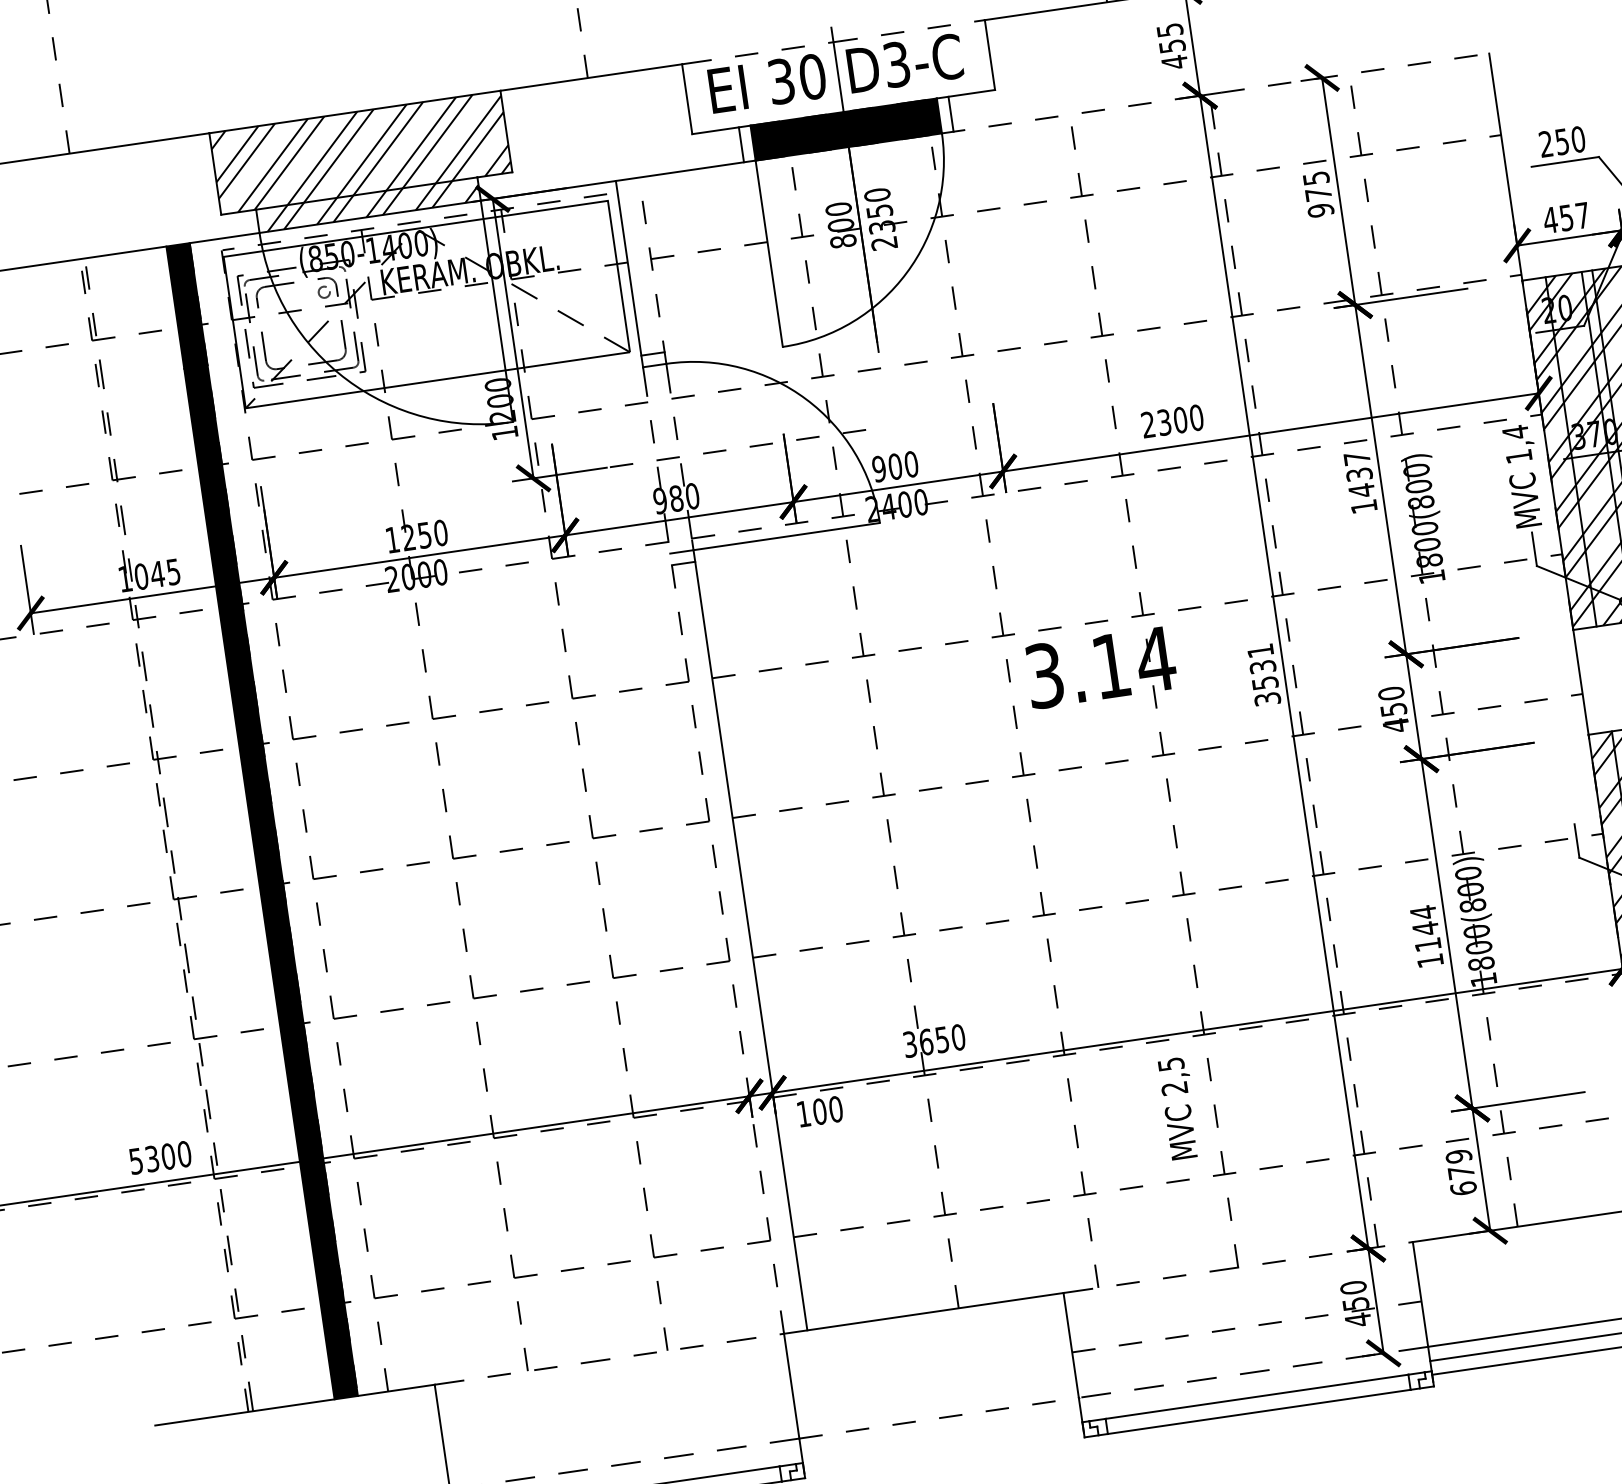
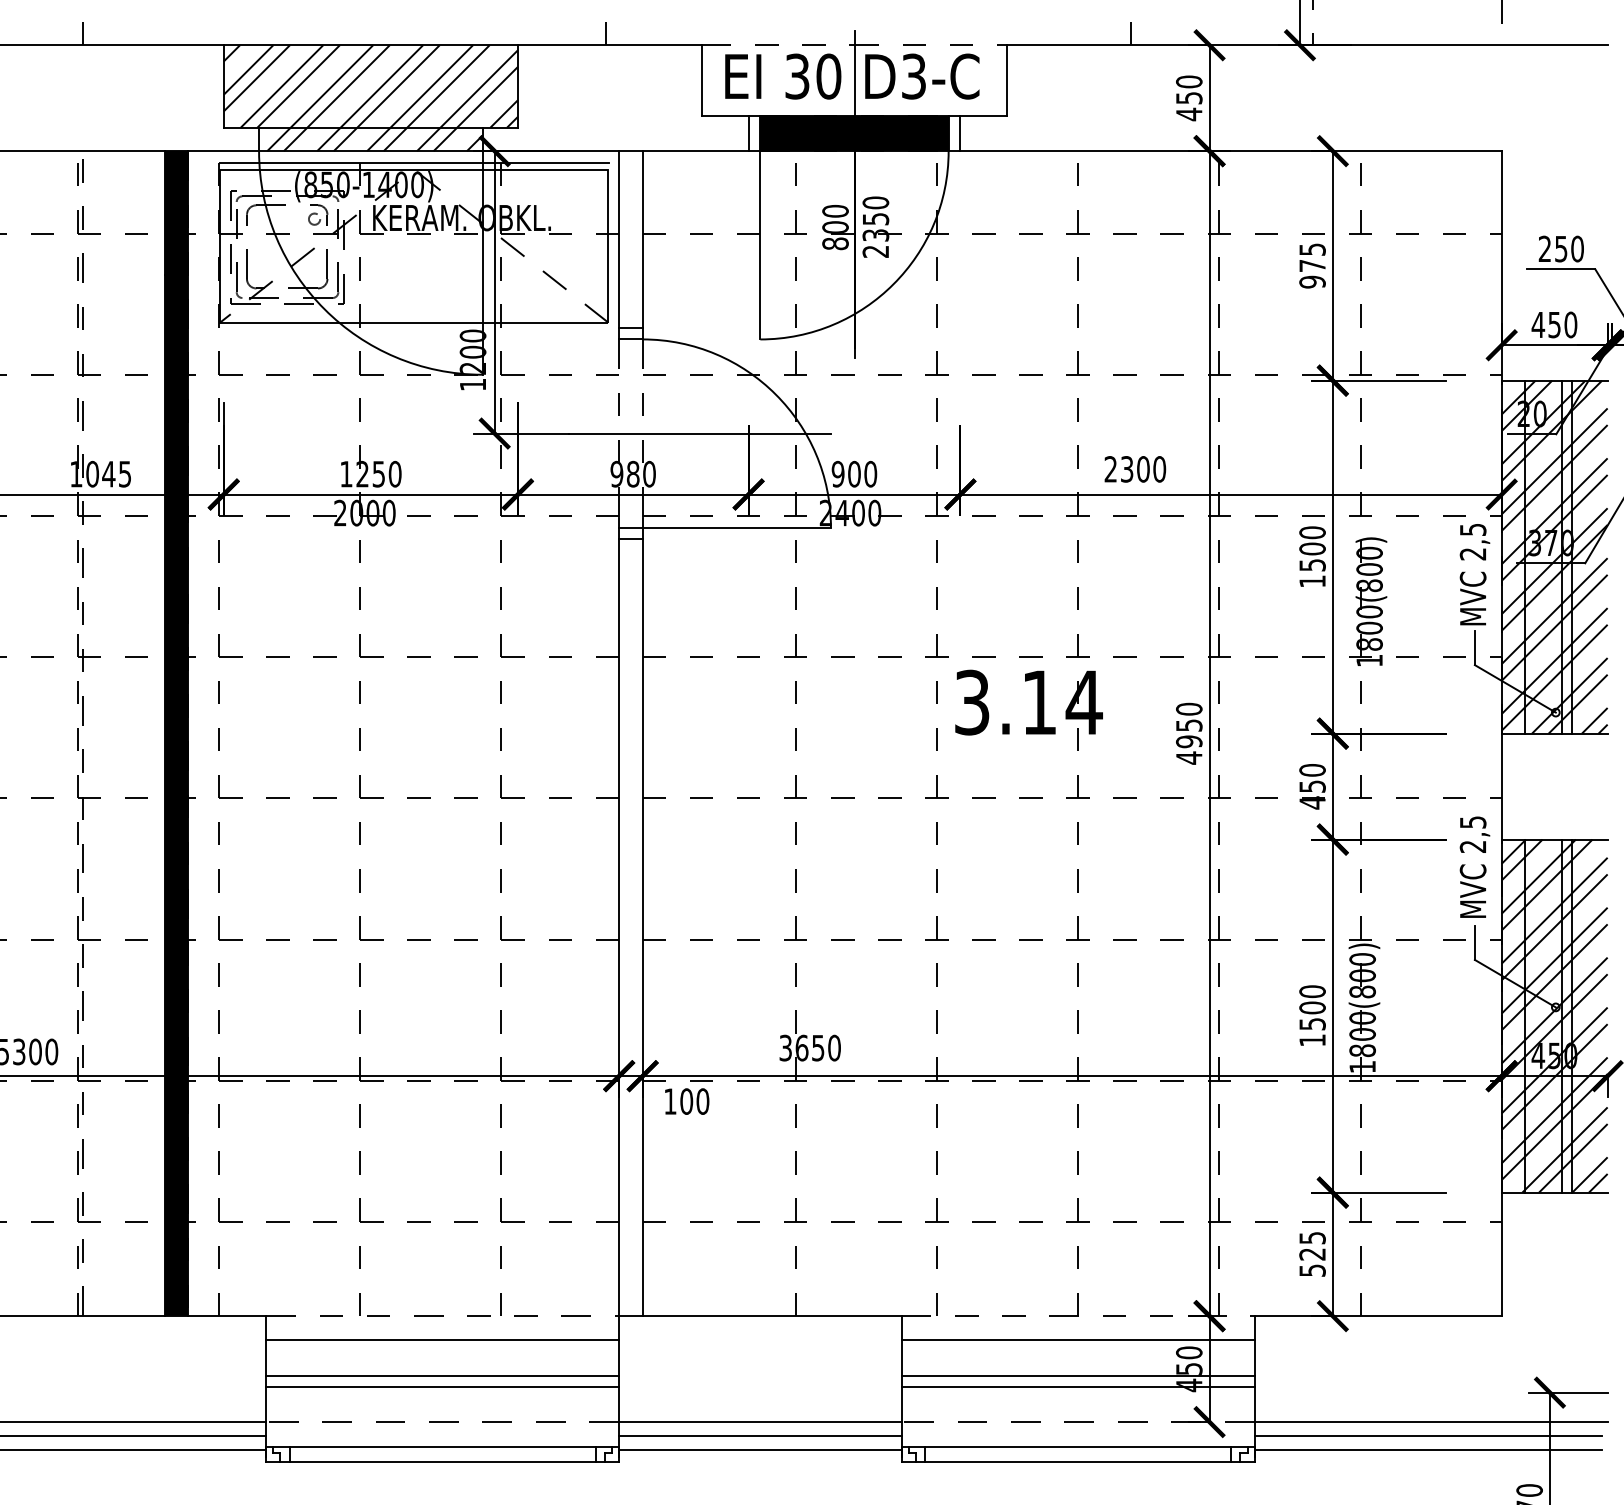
text: (1170, 29) -> (1189, 81), 455 -> 450
line: (1215, 93) -> (1225, 151), dashed -> solid
text: (1582, 215) -> (1570, 324), 457 -> 450
line: (414, 221) -> (413, 162), dashed -> solid
line: (652, 269) -> (642, 244), dashed -> solid
text: (1516, 444) -> (1472, 541), 1,4 -> 2,5
line: (736, 448) -> (699, 433), dashed -> solid
text: (1359, 475) -> (1312, 549), 1437 -> 1500
text: (1263, 675) -> (1188, 733), 3531 -> 4950
text: (1425, 928) -> (1312, 1007), 1144 -> 1500
line: (726, 939) -> (619, 917), dashed -> solid
text: (1178, 1107) -> (1474, 866), moved
text: (1461, 1171) -> (1312, 1253), 679 -> 525
line: (1240, 1290) -> (1077, 1339), added
line: (1247, 1327) -> (1078, 1376), dashed -> solid
line: (1247, 1337) -> (1077, 1386), added
line: (612, 1382) -> (442, 1339), added
line: (617, 1418) -> (442, 1376), added
line: (939, 1418) -> (760, 1422), dashed -> solid
line: (619, 1428) -> (442, 1386), added
line: (941, 1432) -> (760, 1436), added
line: (943, 1446) -> (760, 1450), added

